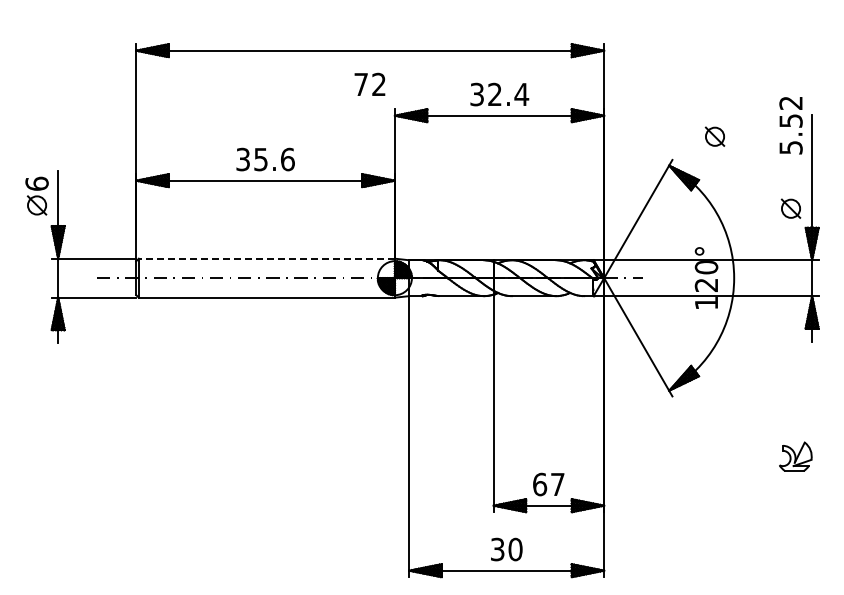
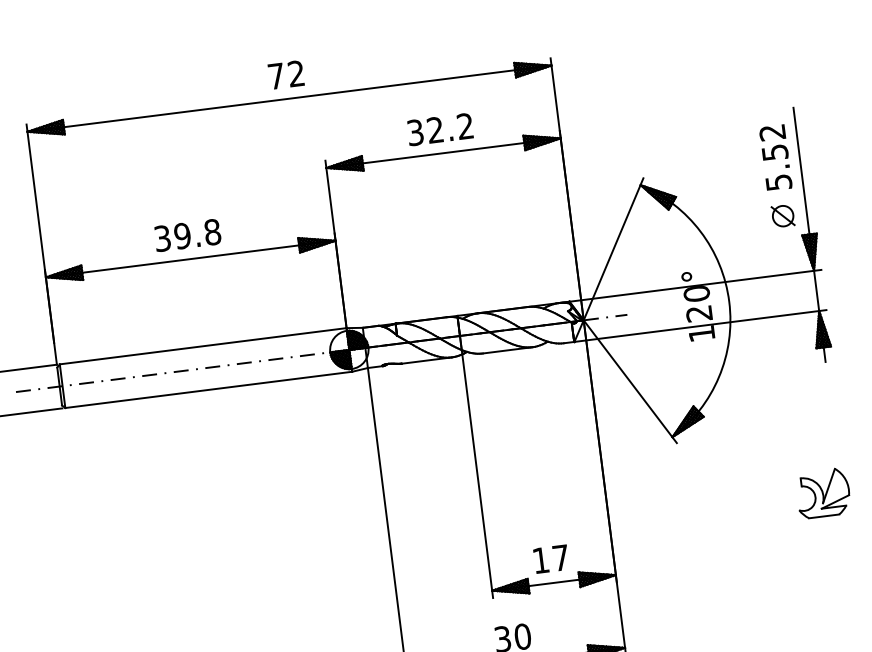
text: (369, 83) -> (285, 73), moved
text: (521, 93) -> (464, 125), 32.4 -> 32.2
text: (790, 125) -> (775, 157), moved
part: (714, 136) -> (687, 146), removed
text: (274, 159) -> (197, 234), 35.6 -> 39.8
line: (266, 258) -> (202, 346), dashed -> solid
part: (795, 456) -> (823, 492), size x1.43
text: (540, 484) -> (541, 560), 67 -> 17

